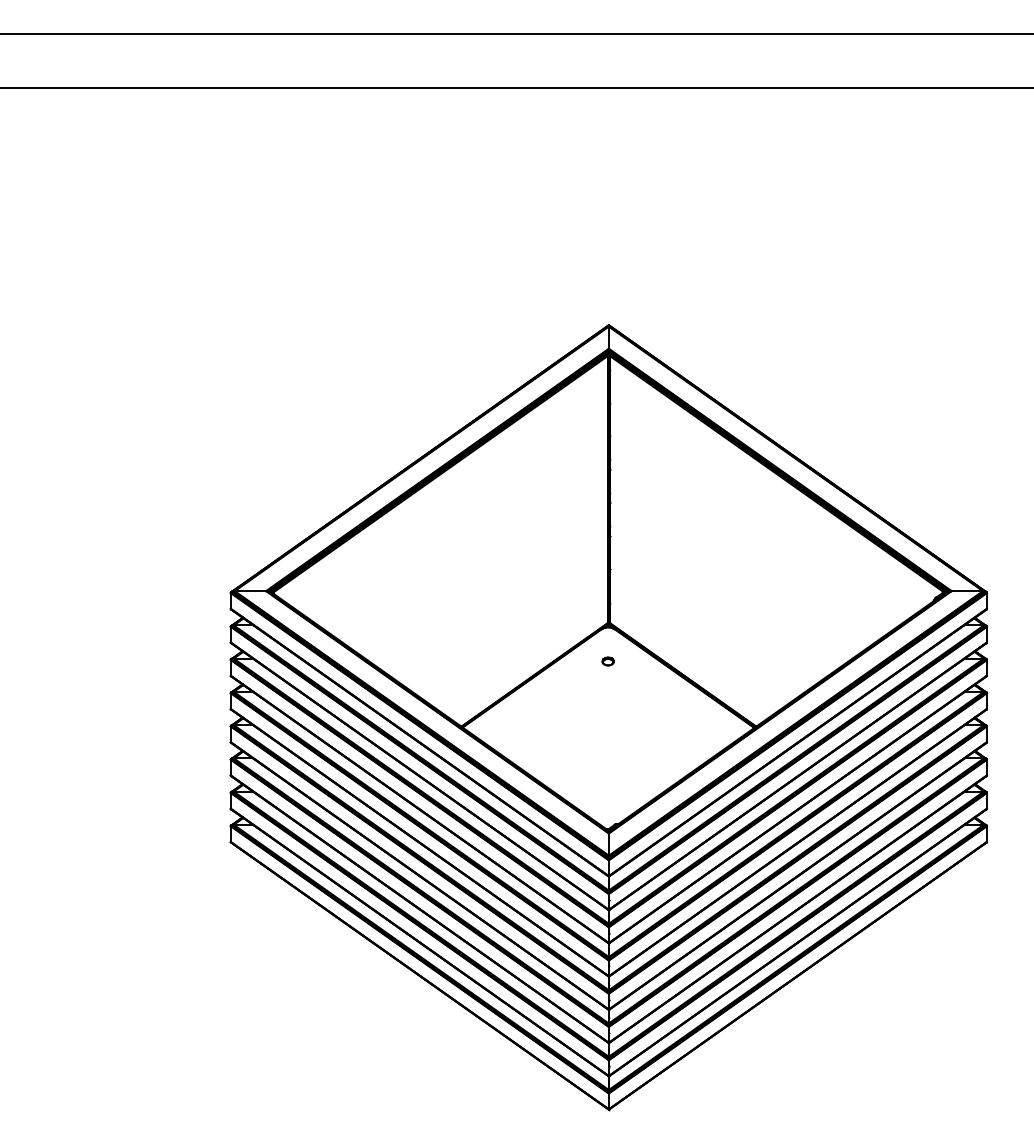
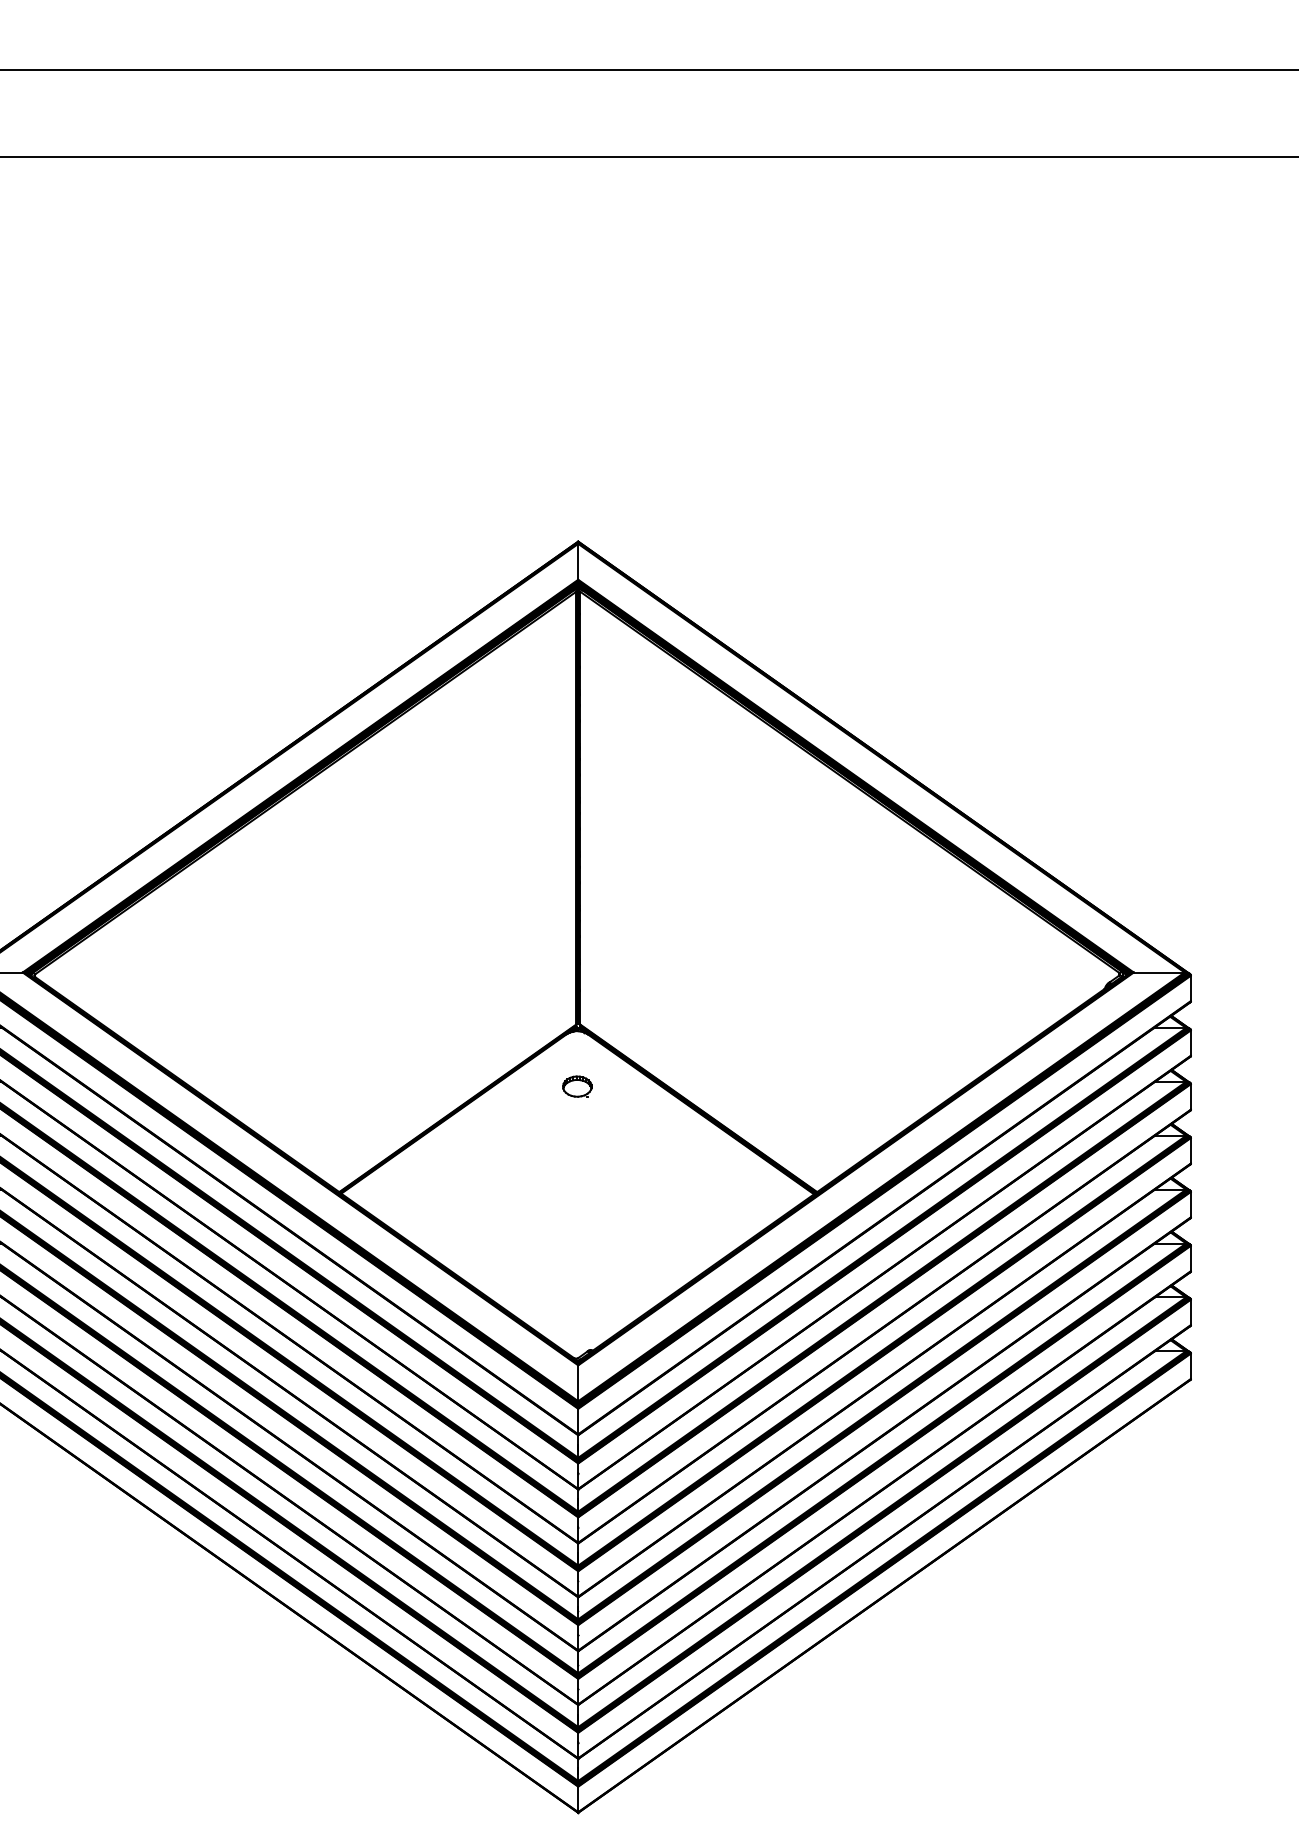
part: (607, 661) -> (576, 1086), size x1.6

